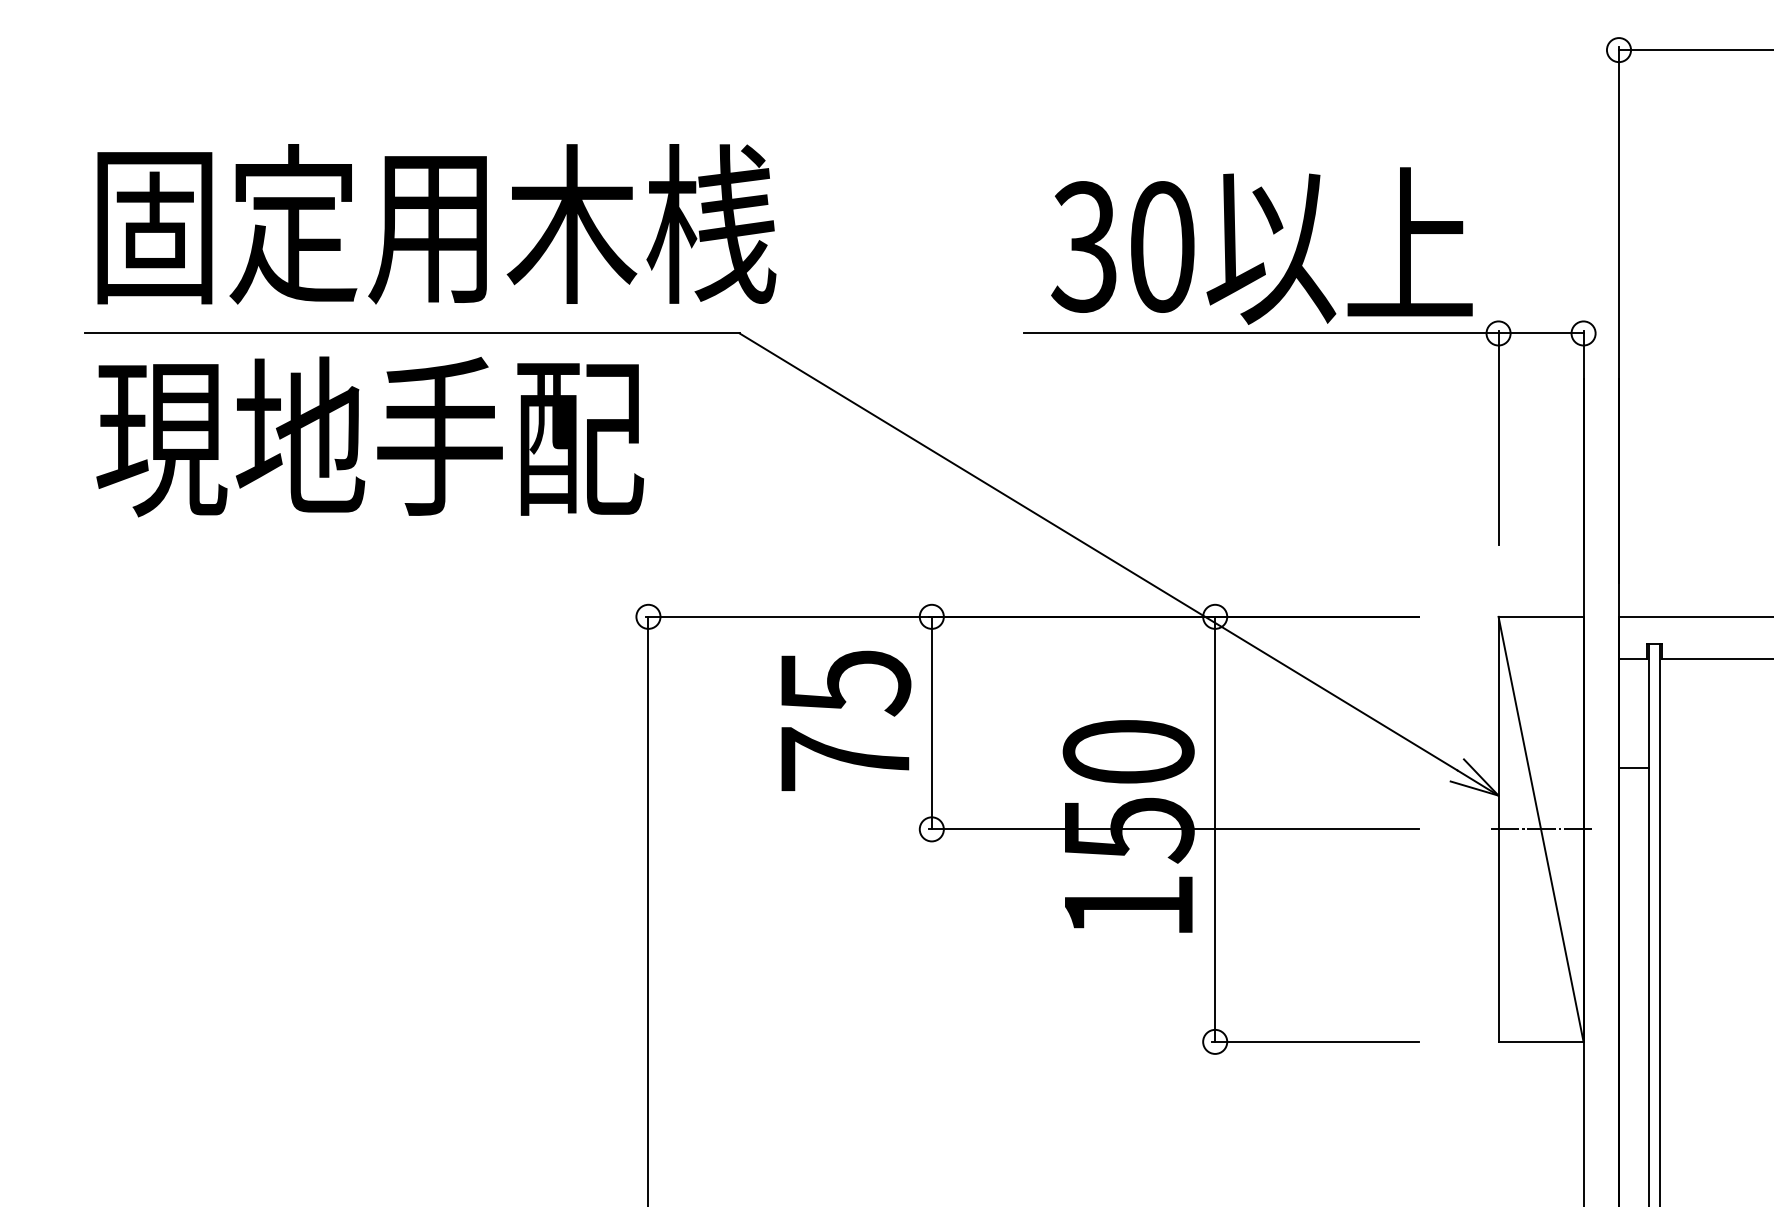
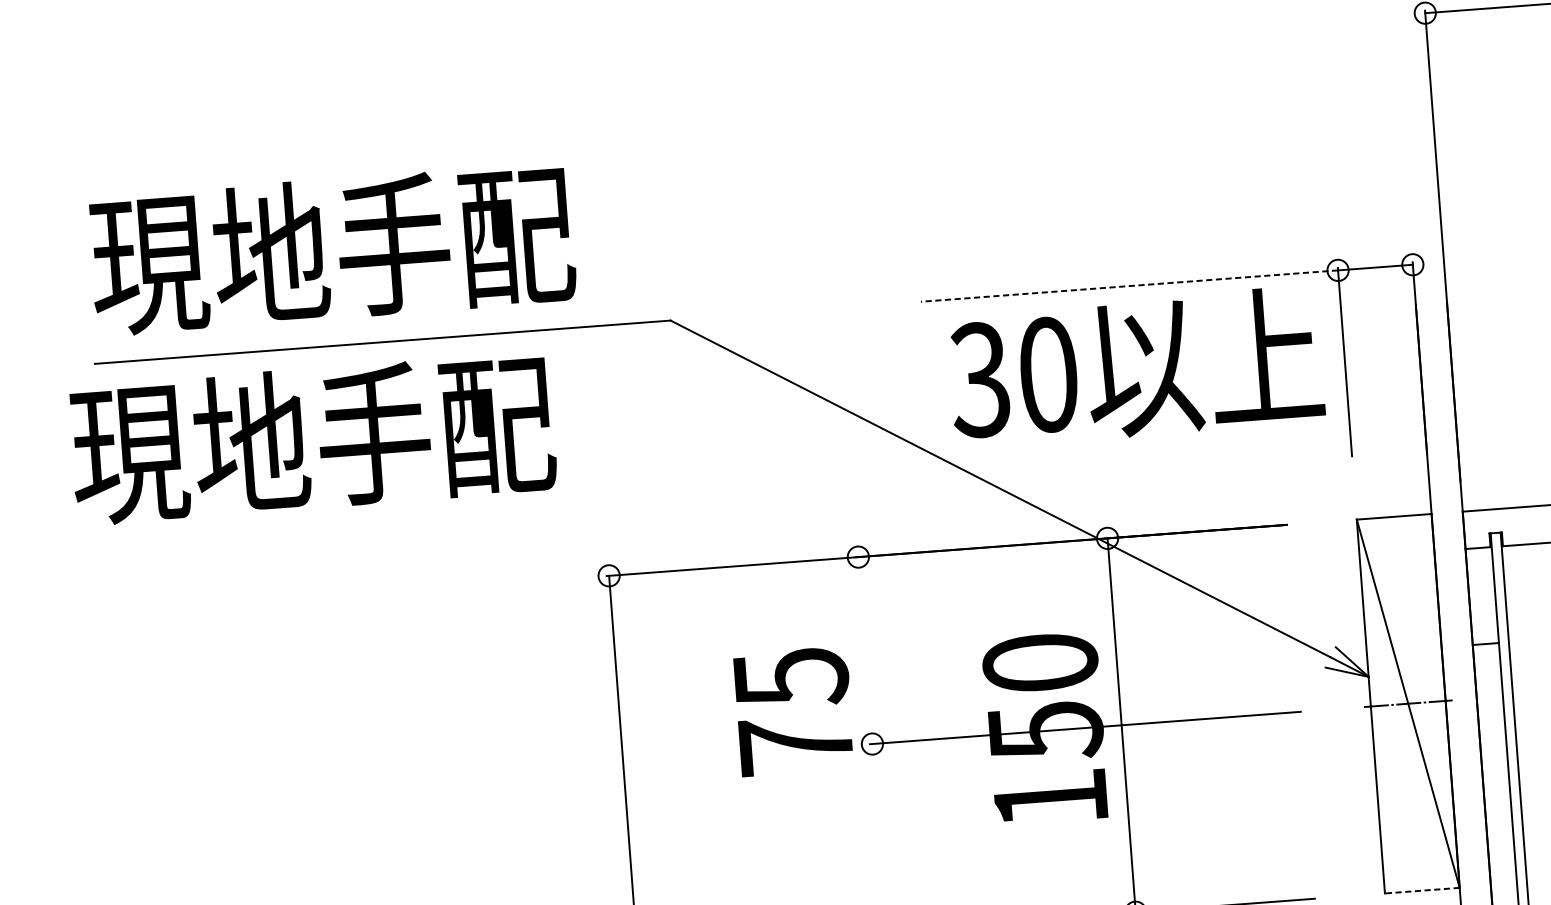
text: (432, 224) -> (393, 245), 固定用木桟 -> 現地手配
text: (1261, 245) -> (1135, 367), moved
line: (1260, 333) -> (1128, 286), solid -> dashed
text: (369, 436) -> (312, 438), moved
text: (846, 720) -> (794, 711), moved
line: (931, 722) -> (865, 650), removed
line: (1541, 1041) -> (1422, 890), solid -> dashed

